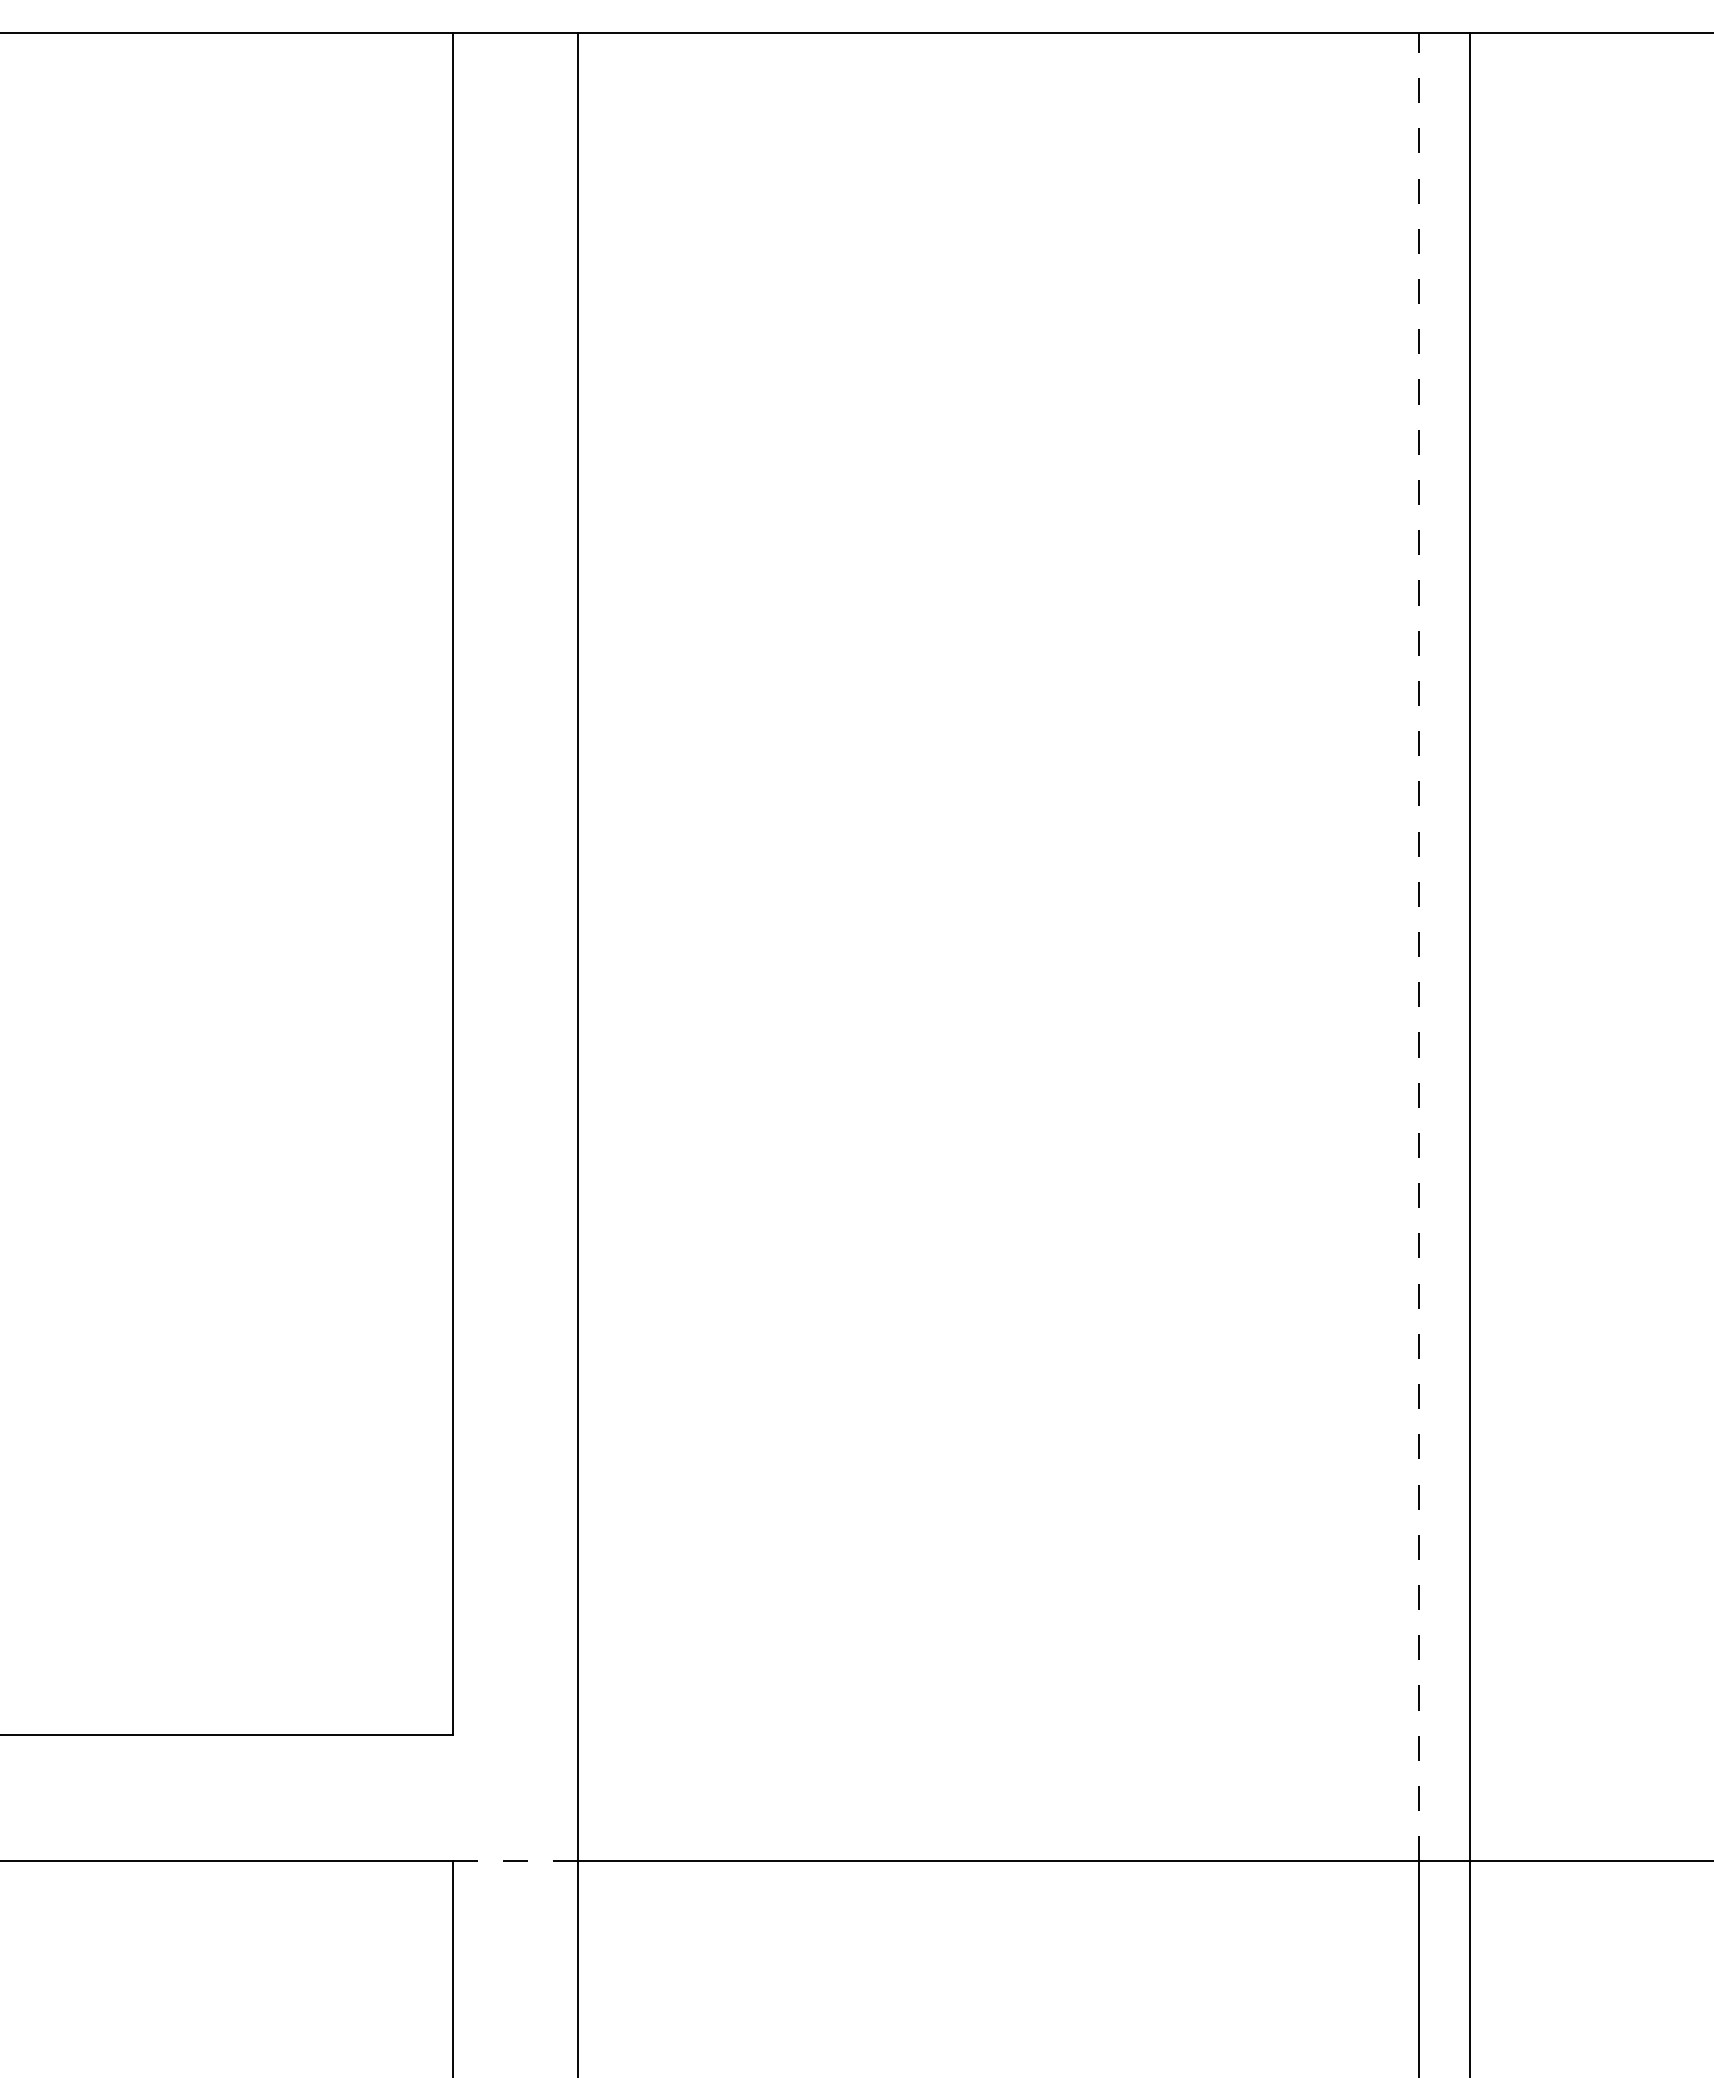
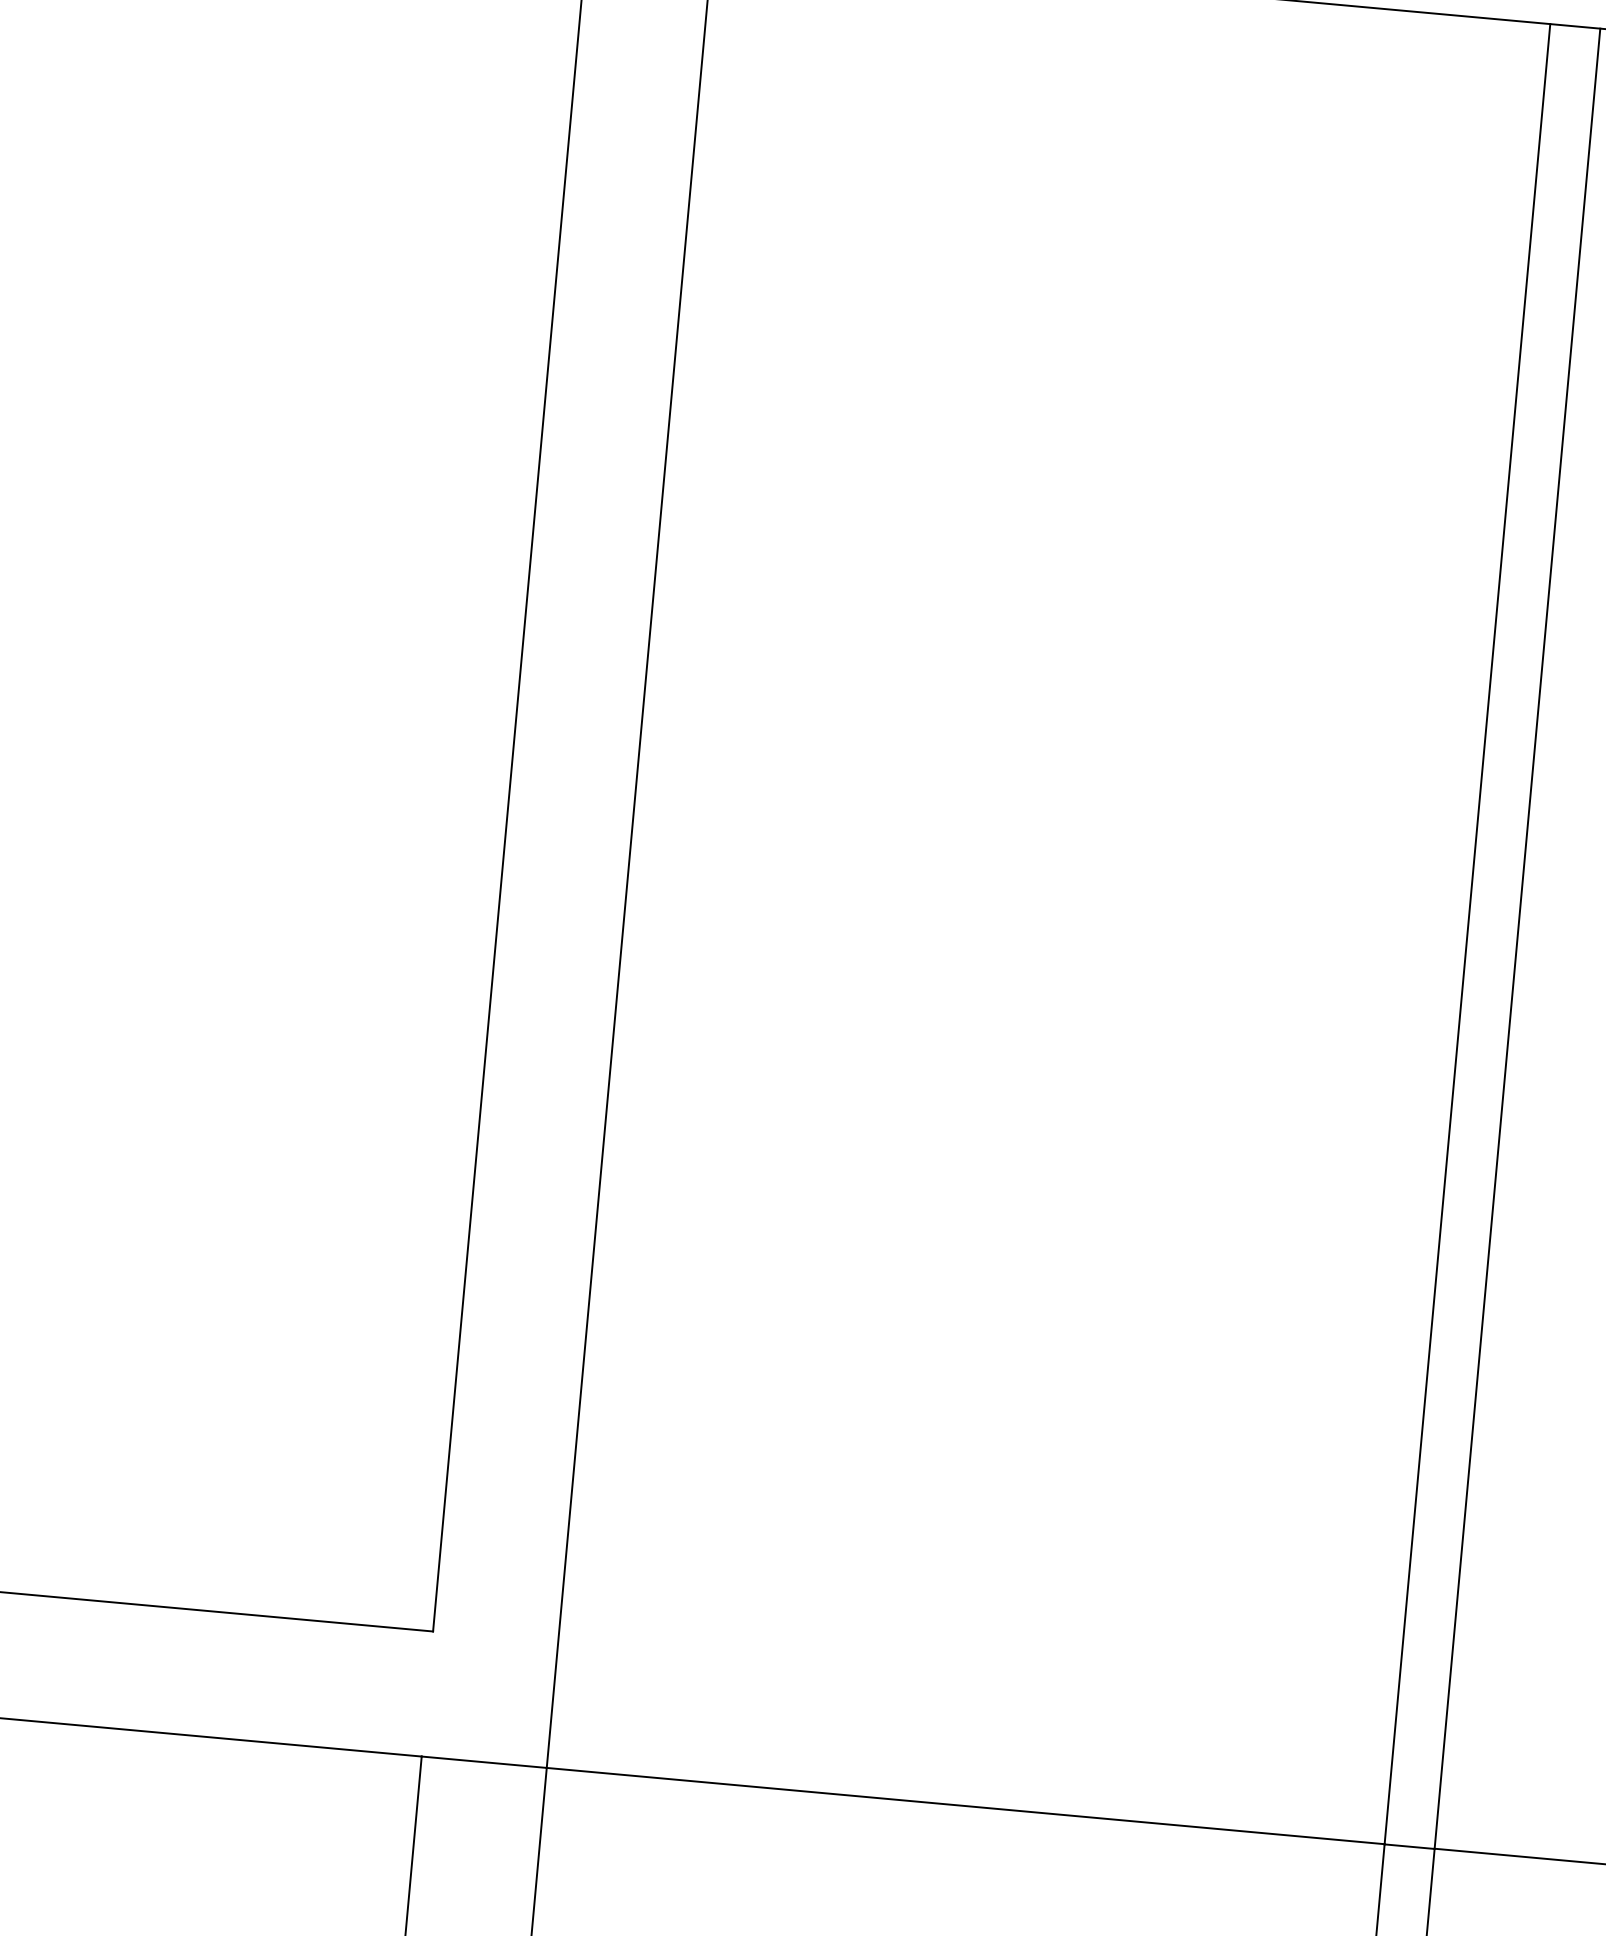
line: (1419, 947) -> (1467, 934), dashed -> solid
line: (515, 1861) -> (484, 1762), dashed -> solid

